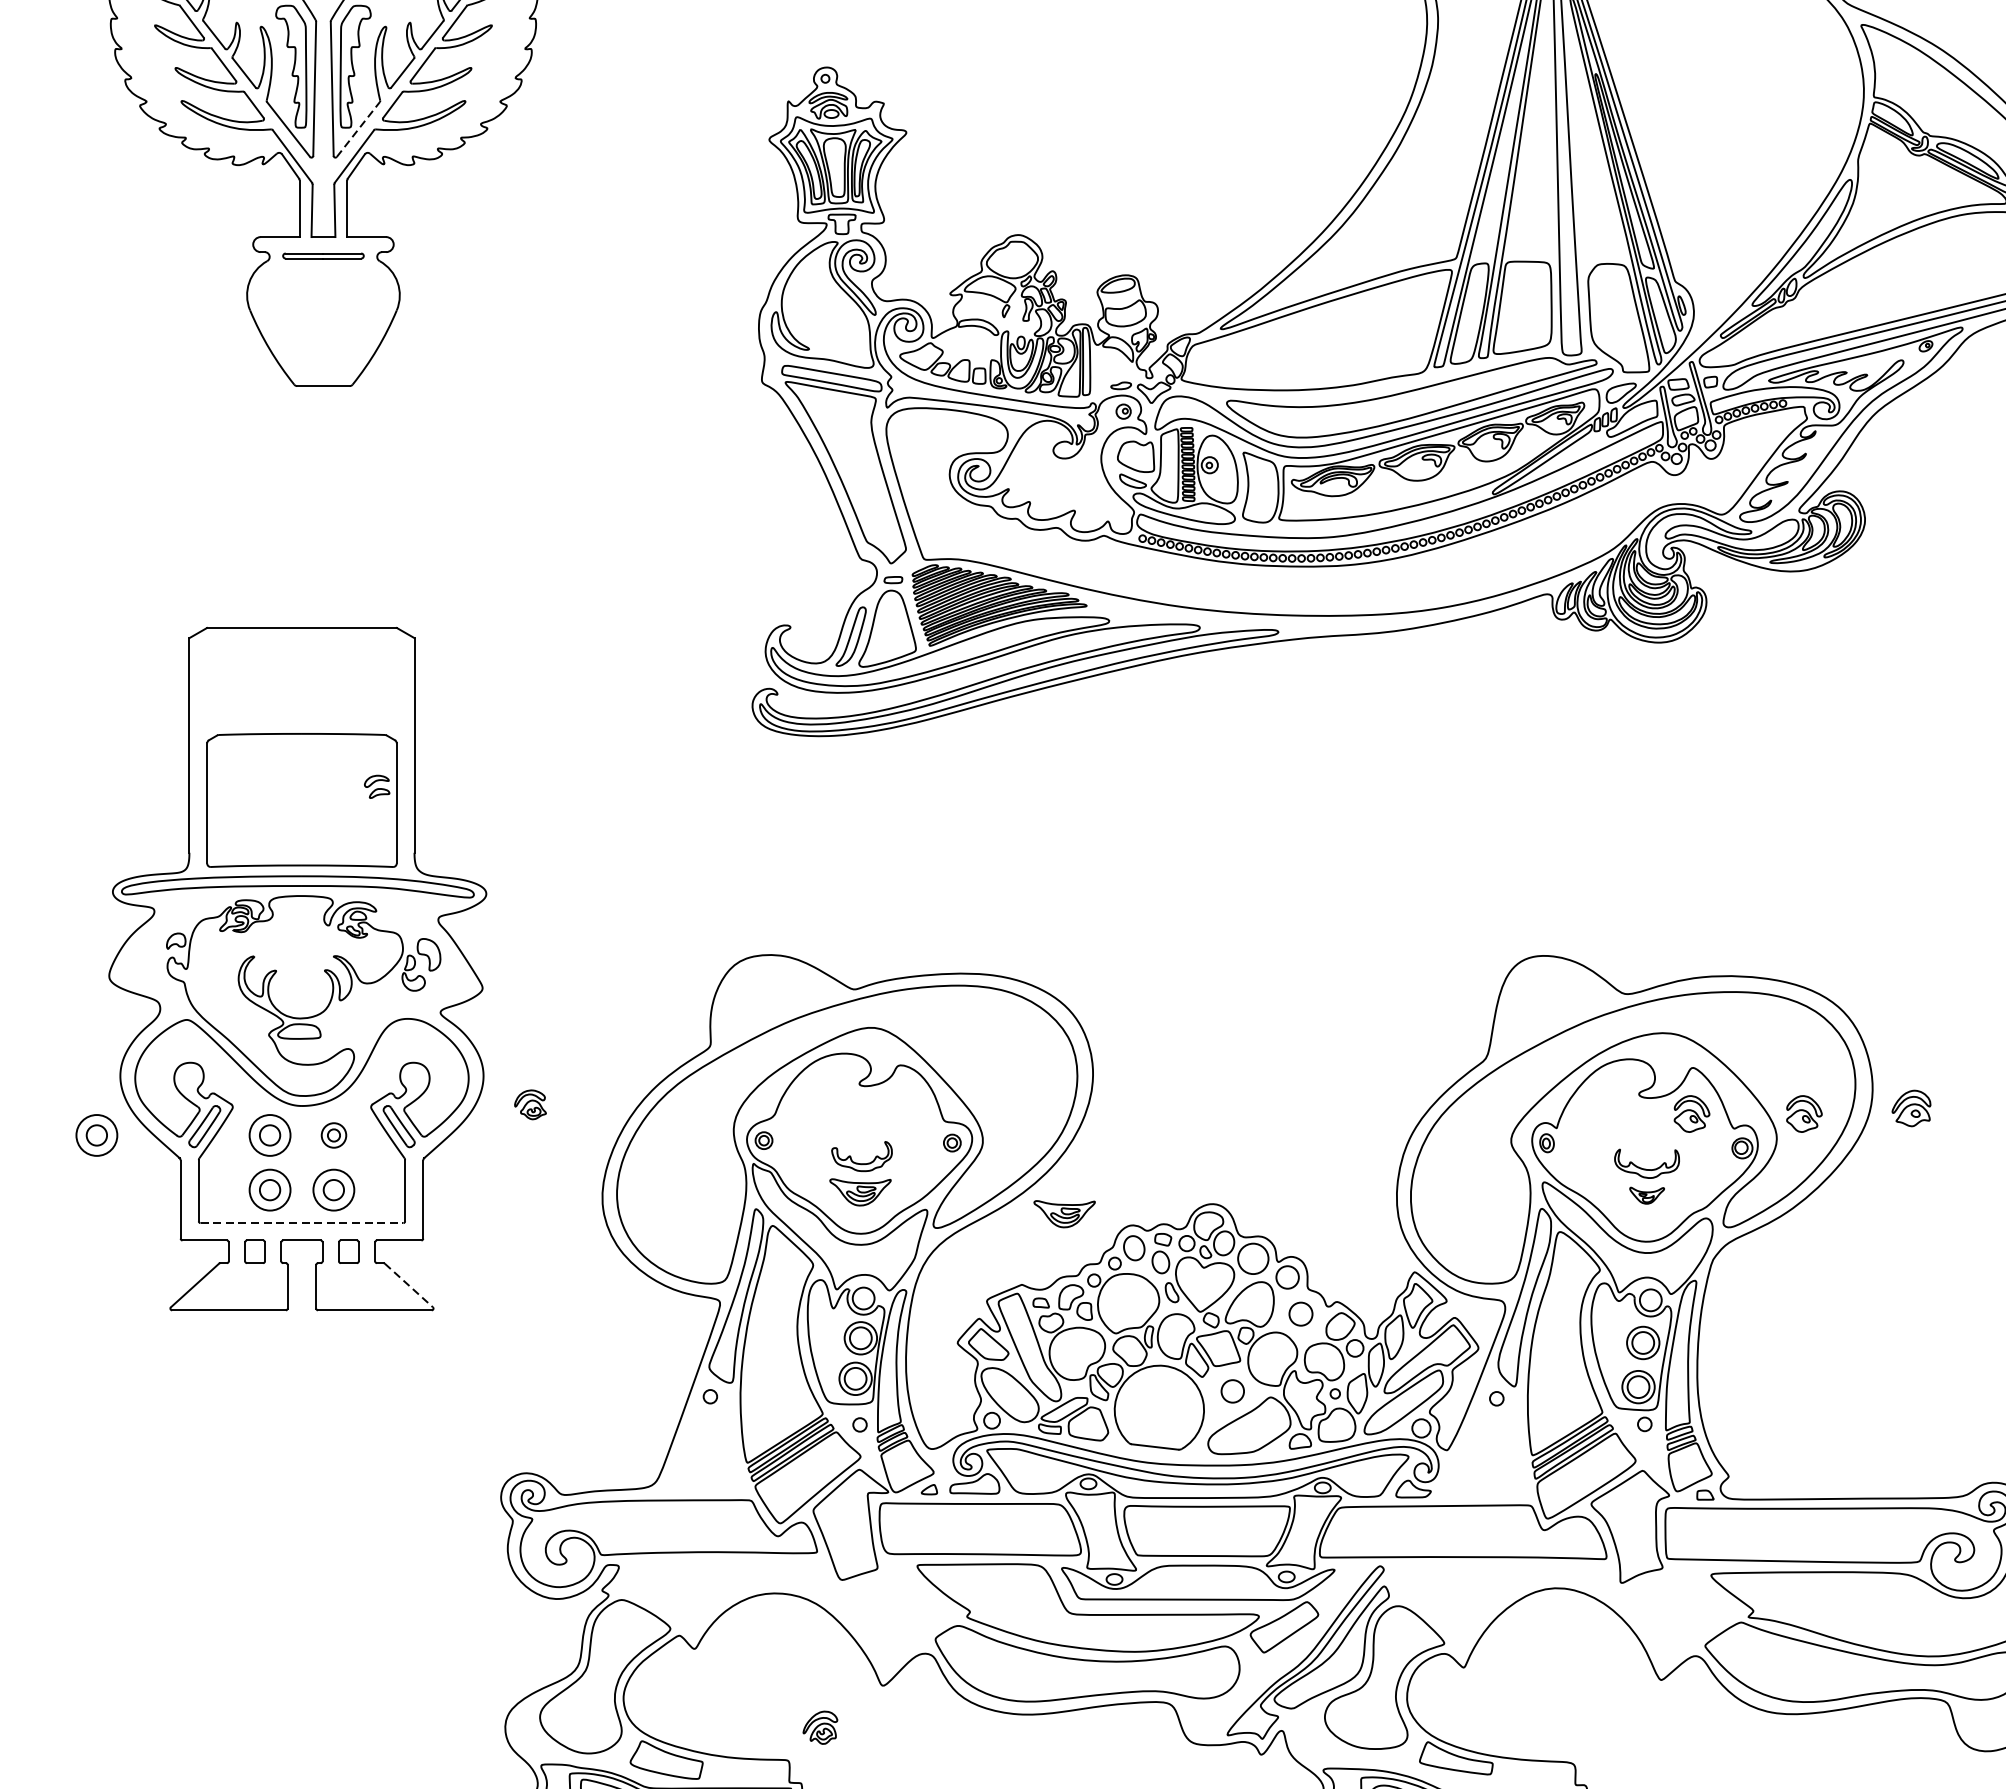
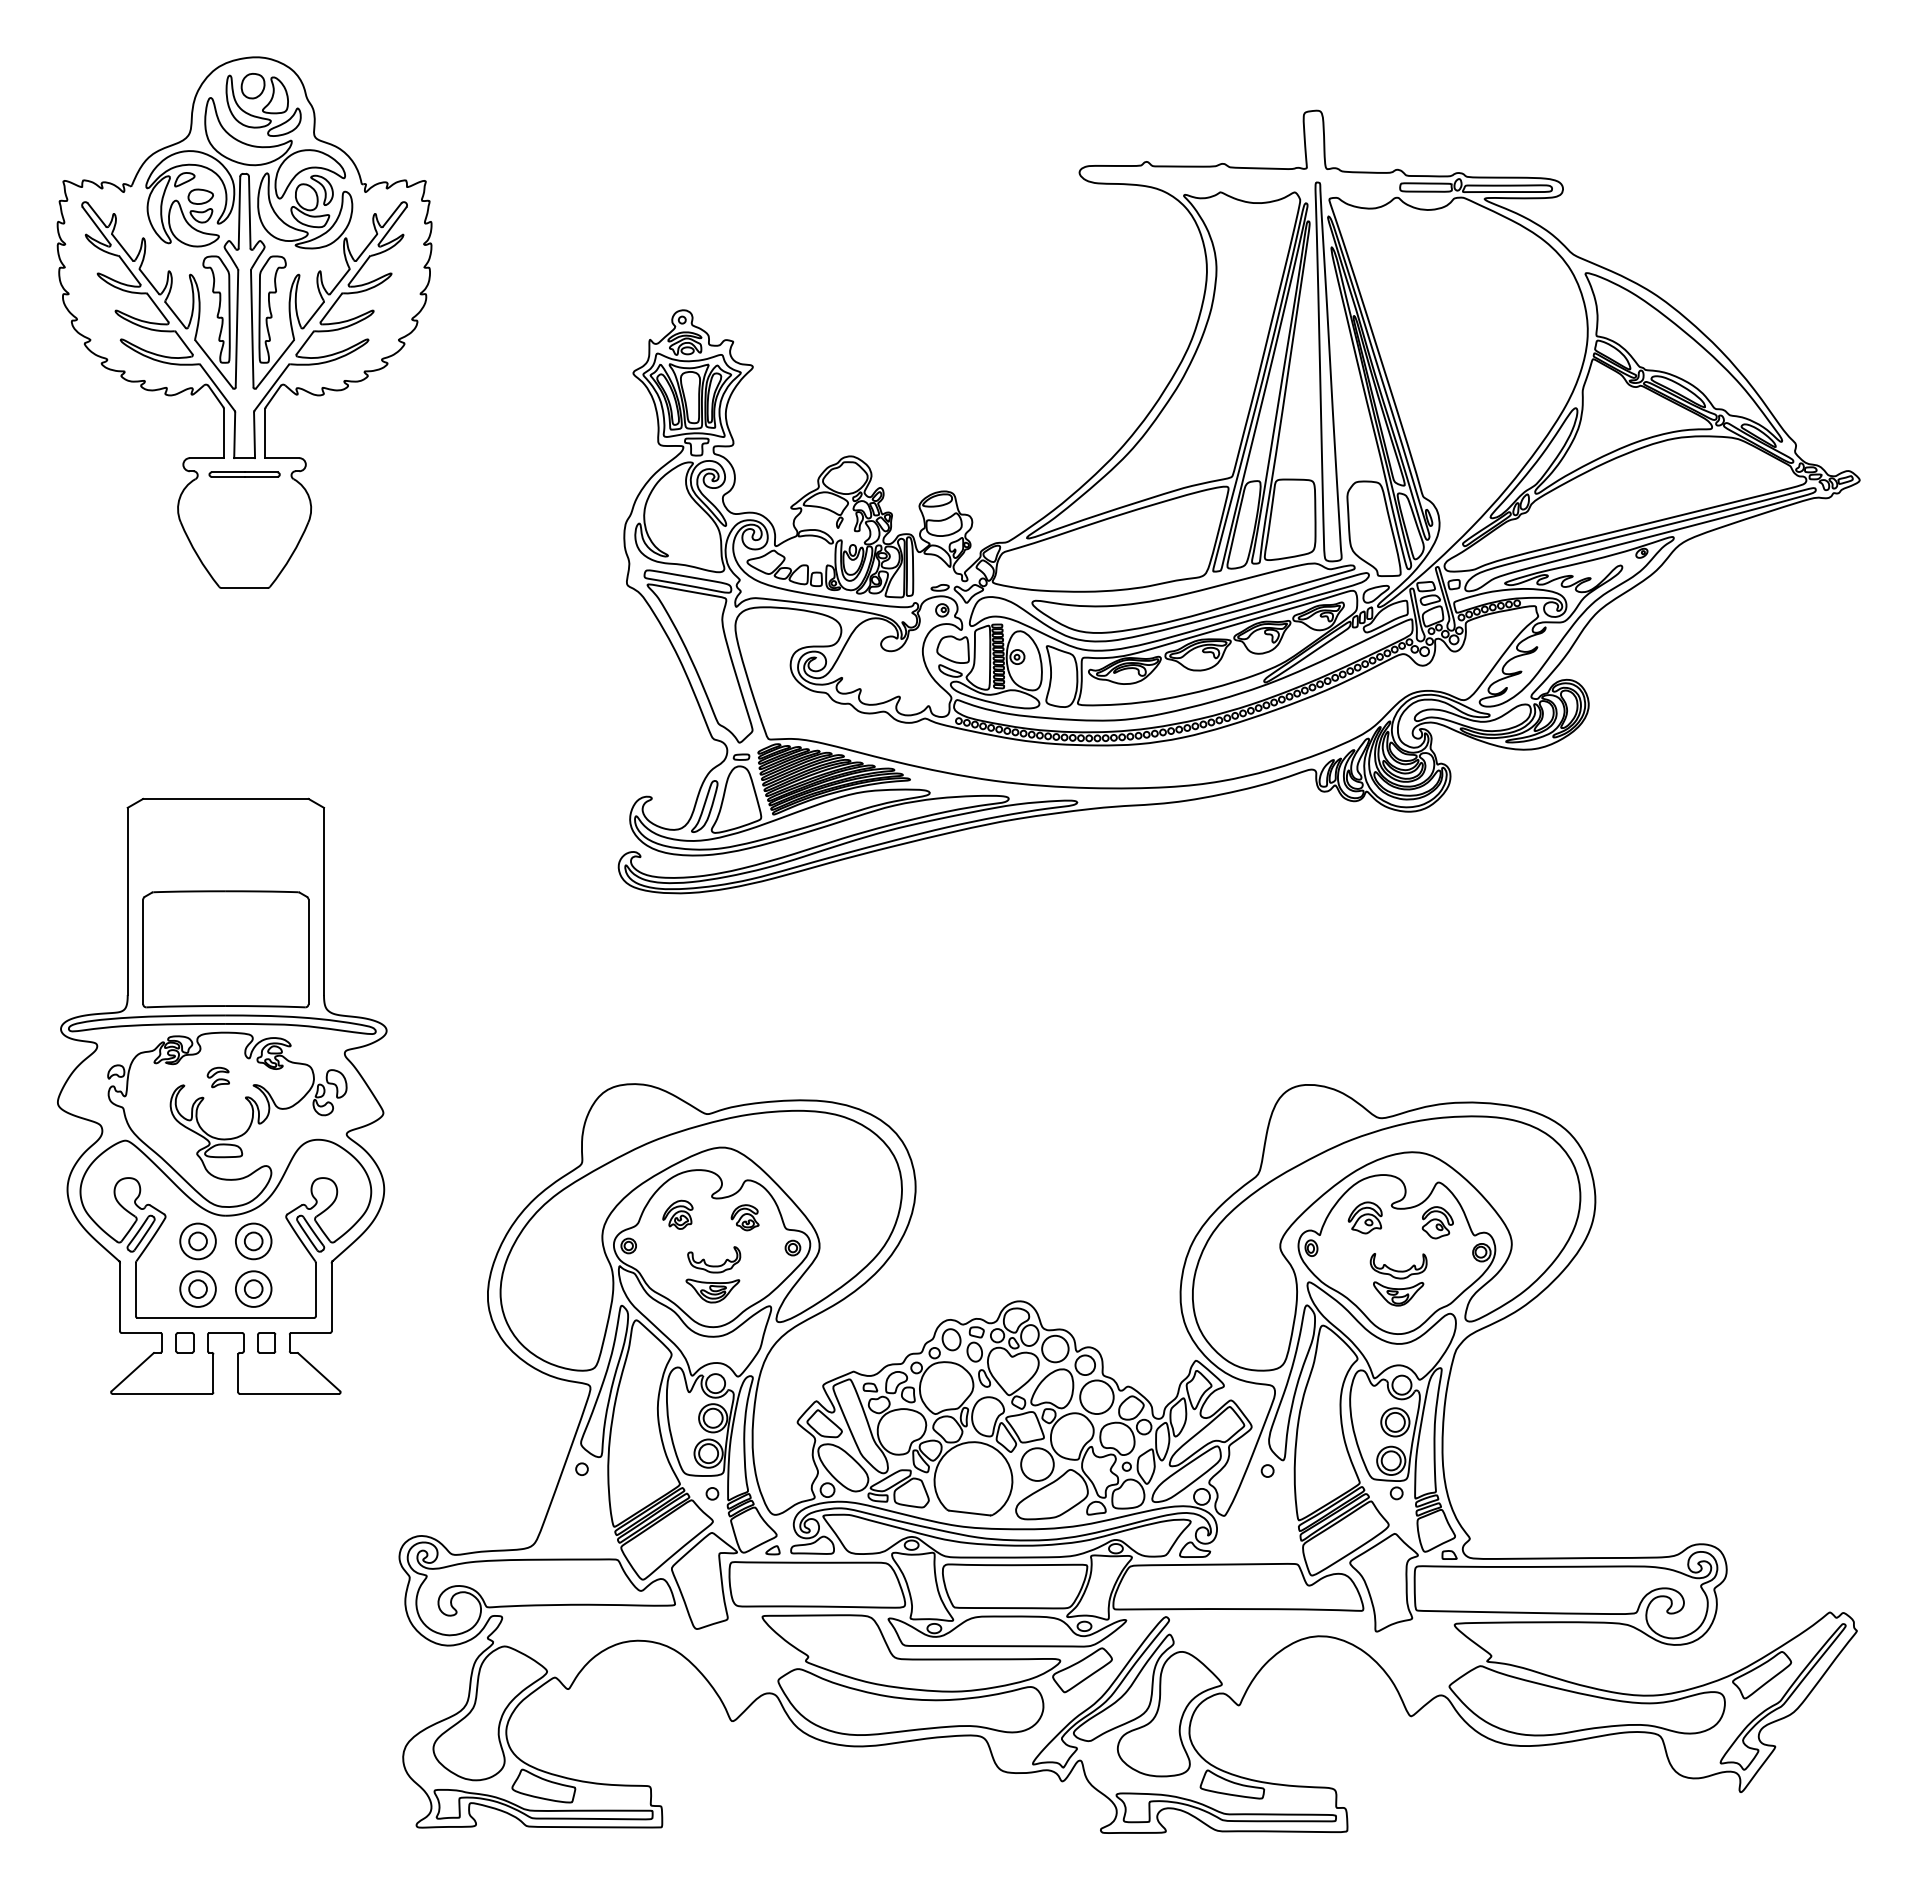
line: (358, 128) -> (275, 363), dashed -> solid
part: (376, 786) -> (217, 1077), moved
part: (529, 1104) -> (744, 1217), moved
part: (1910, 1108) -> (1364, 1217), moved
part: (1803, 1113) -> (1535, 1222), removed
part: (96, 1135) -> (46, 1241), removed
part: (333, 1135) -> (253, 1241), size x1.67
part: (1646, 1195) -> (1398, 1293), size x1.67
part: (1064, 1213) -> (890, 1309), removed
line: (302, 1222) -> (226, 1317), dashed -> solid
line: (409, 1285) -> (319, 1372), dashed -> solid
circle: (1300, 1314) -> (1096, 1397), size x1.67
circle: (1232, 1391) -> (1037, 1464), size x1.67
part: (819, 1727) -> (677, 1214), moved

